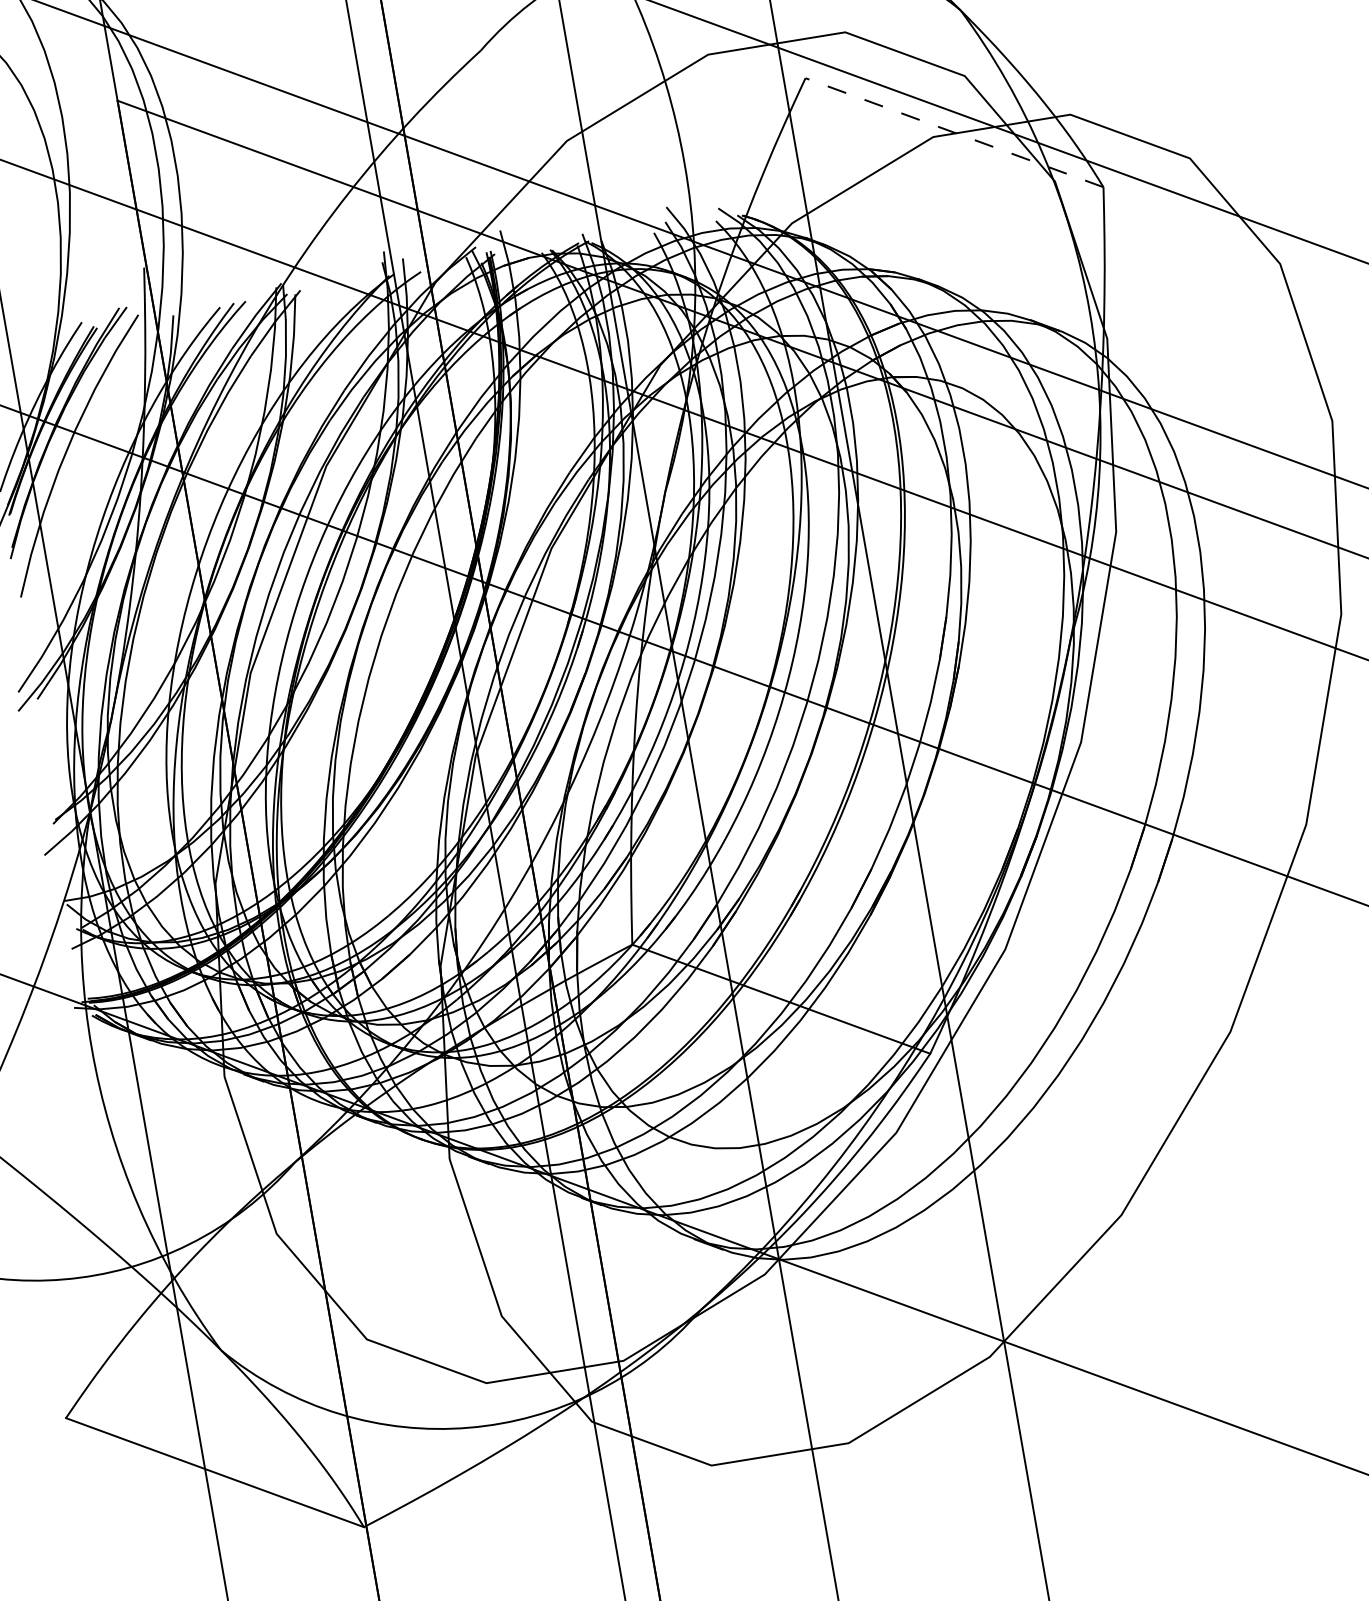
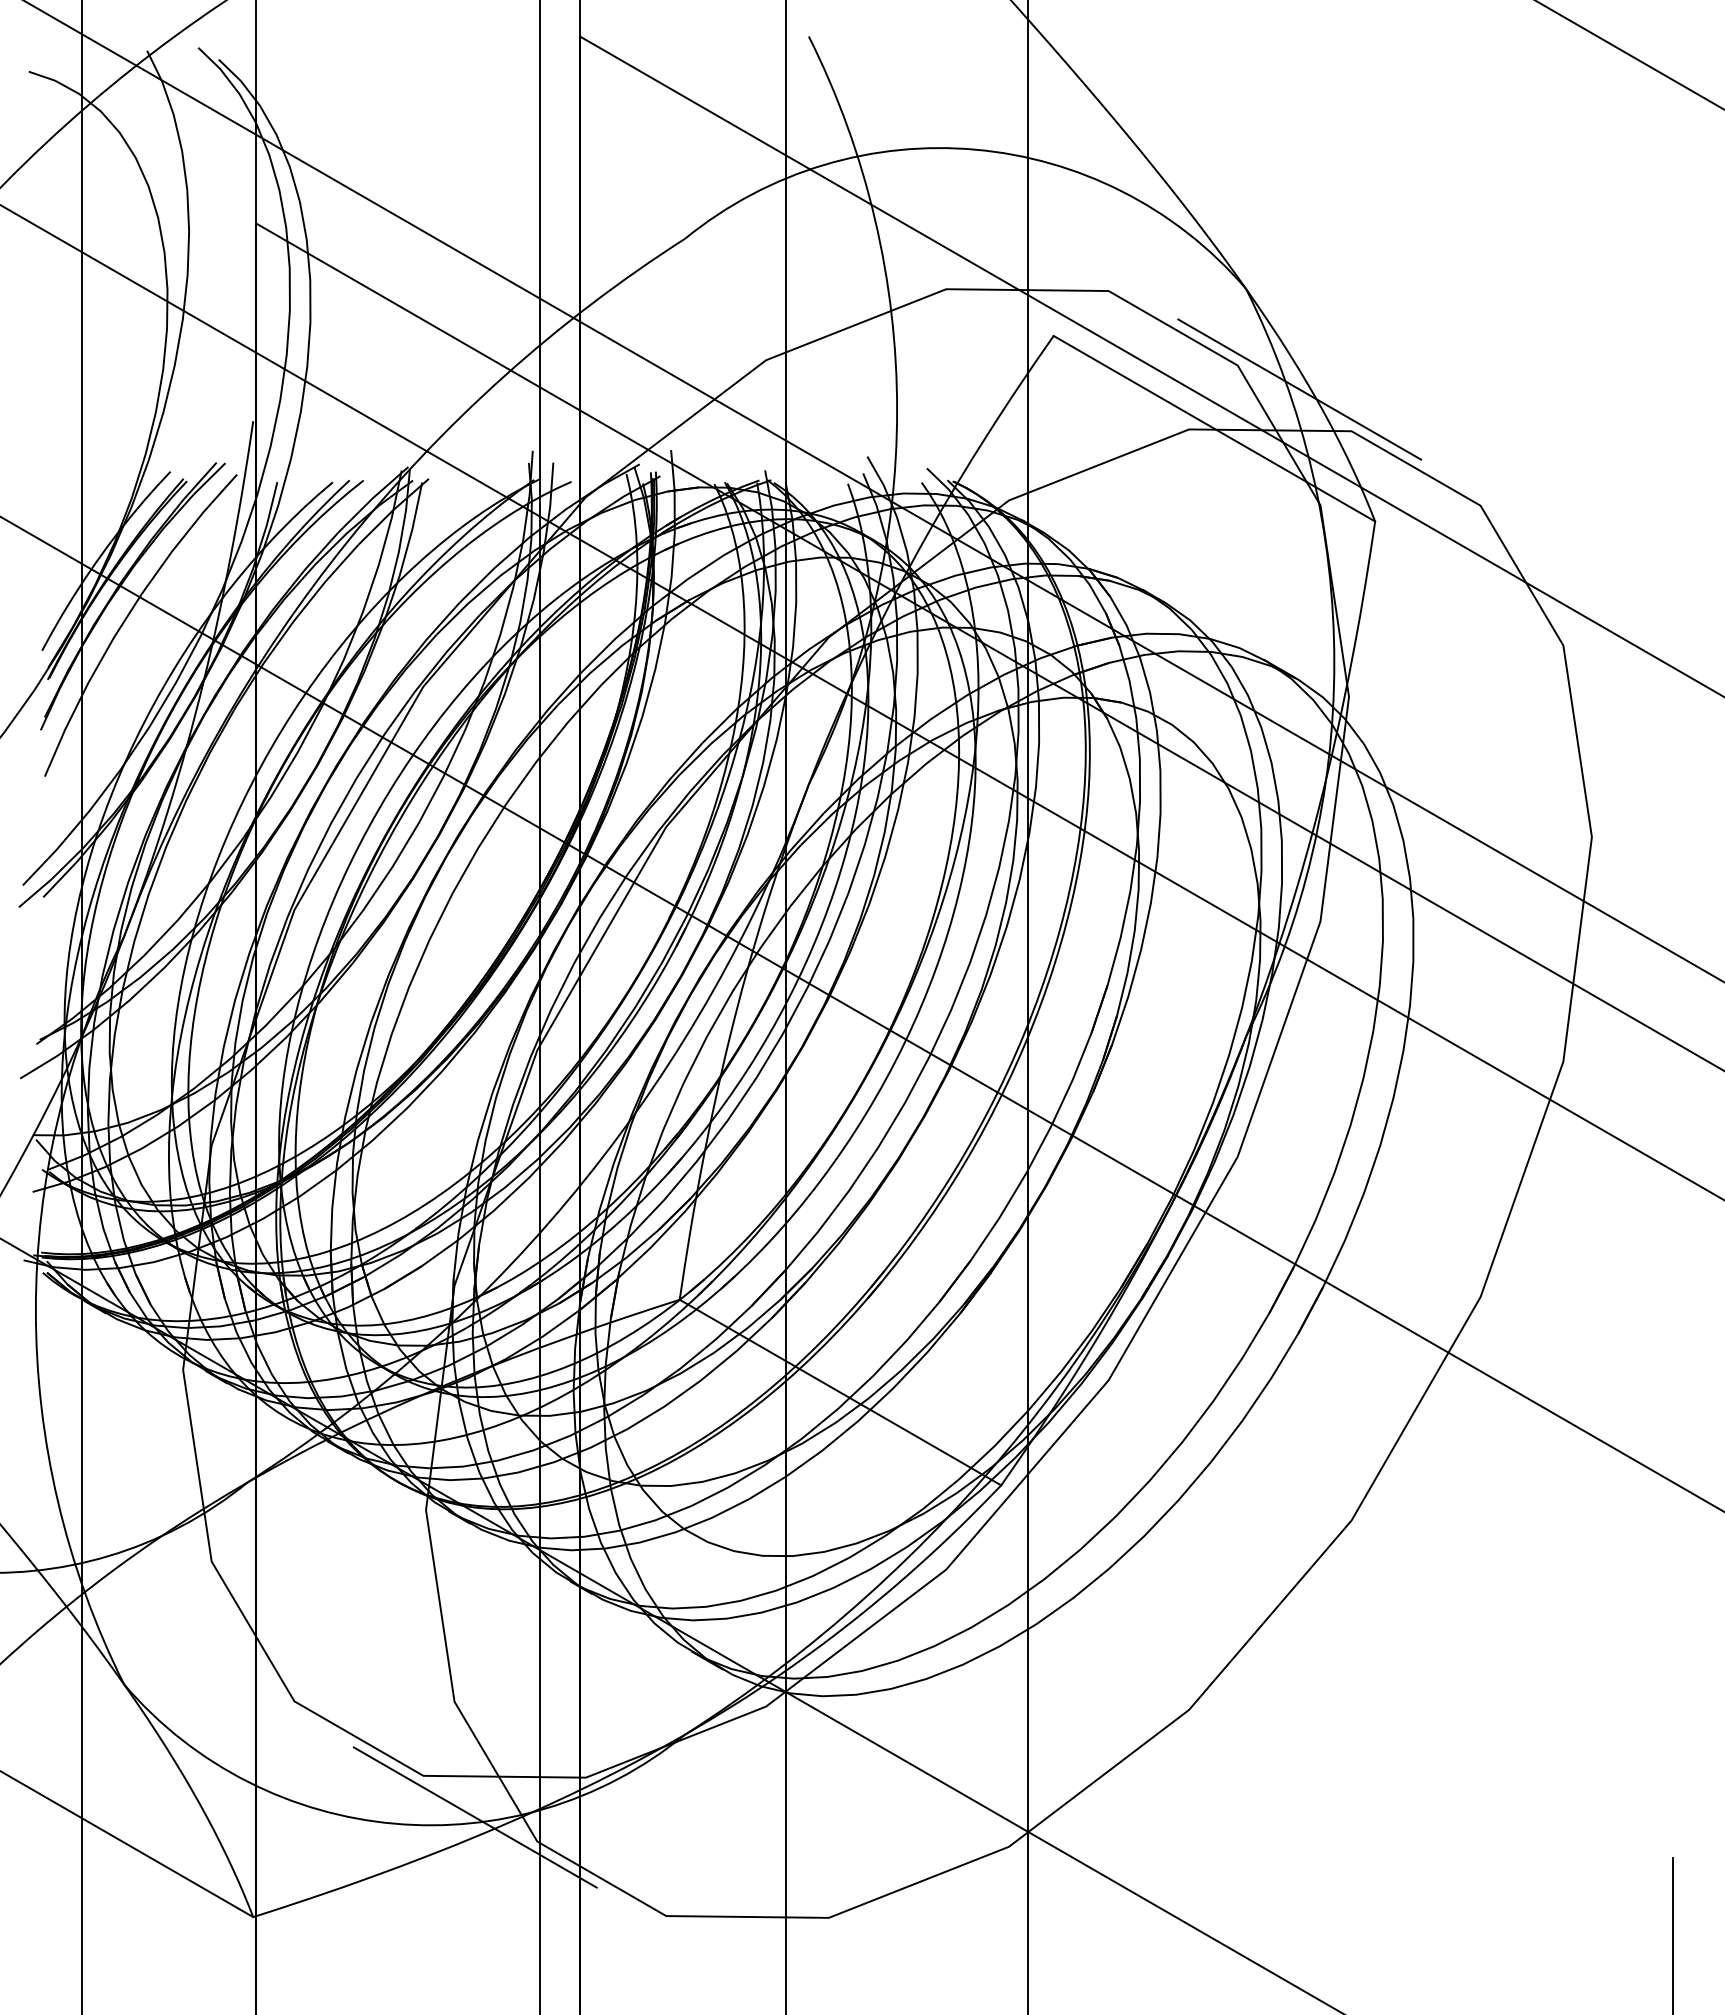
line: (1020, 87) -> (1299, 389), added
line: (954, 132) -> (1214, 428), dashed -> solid
line: (535, 1410) -> (474, 1817), added

